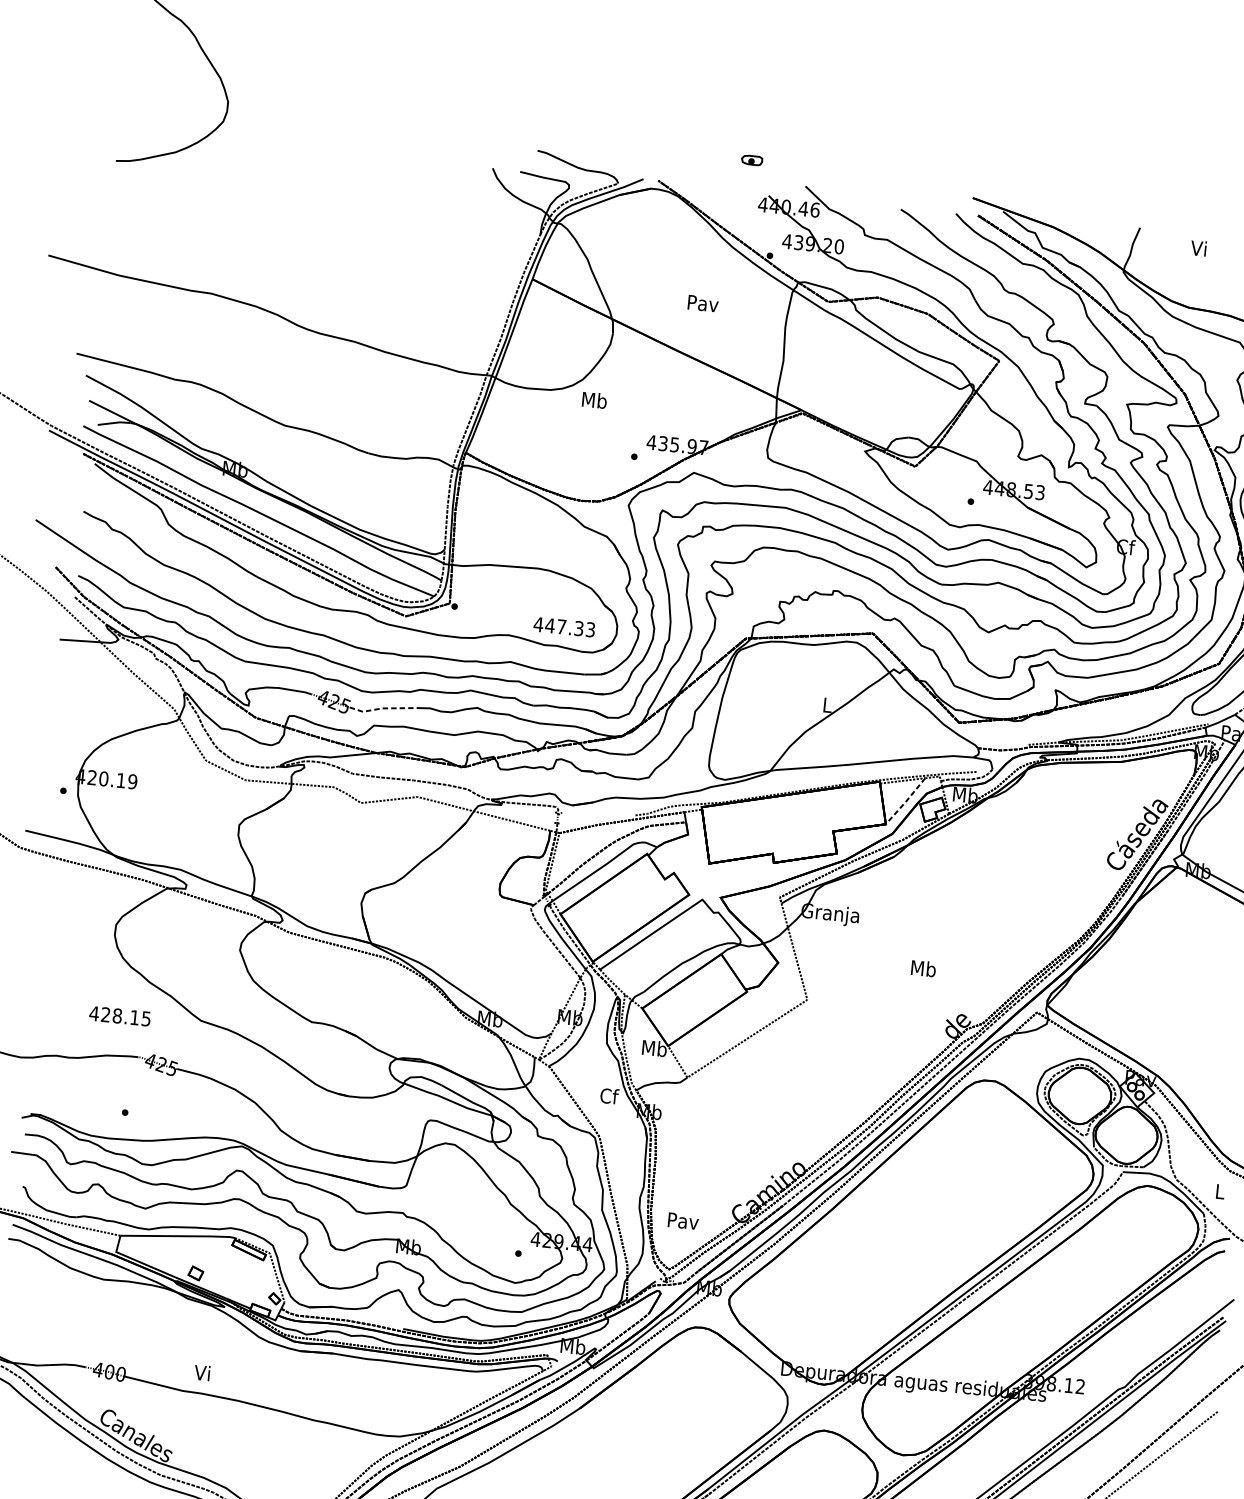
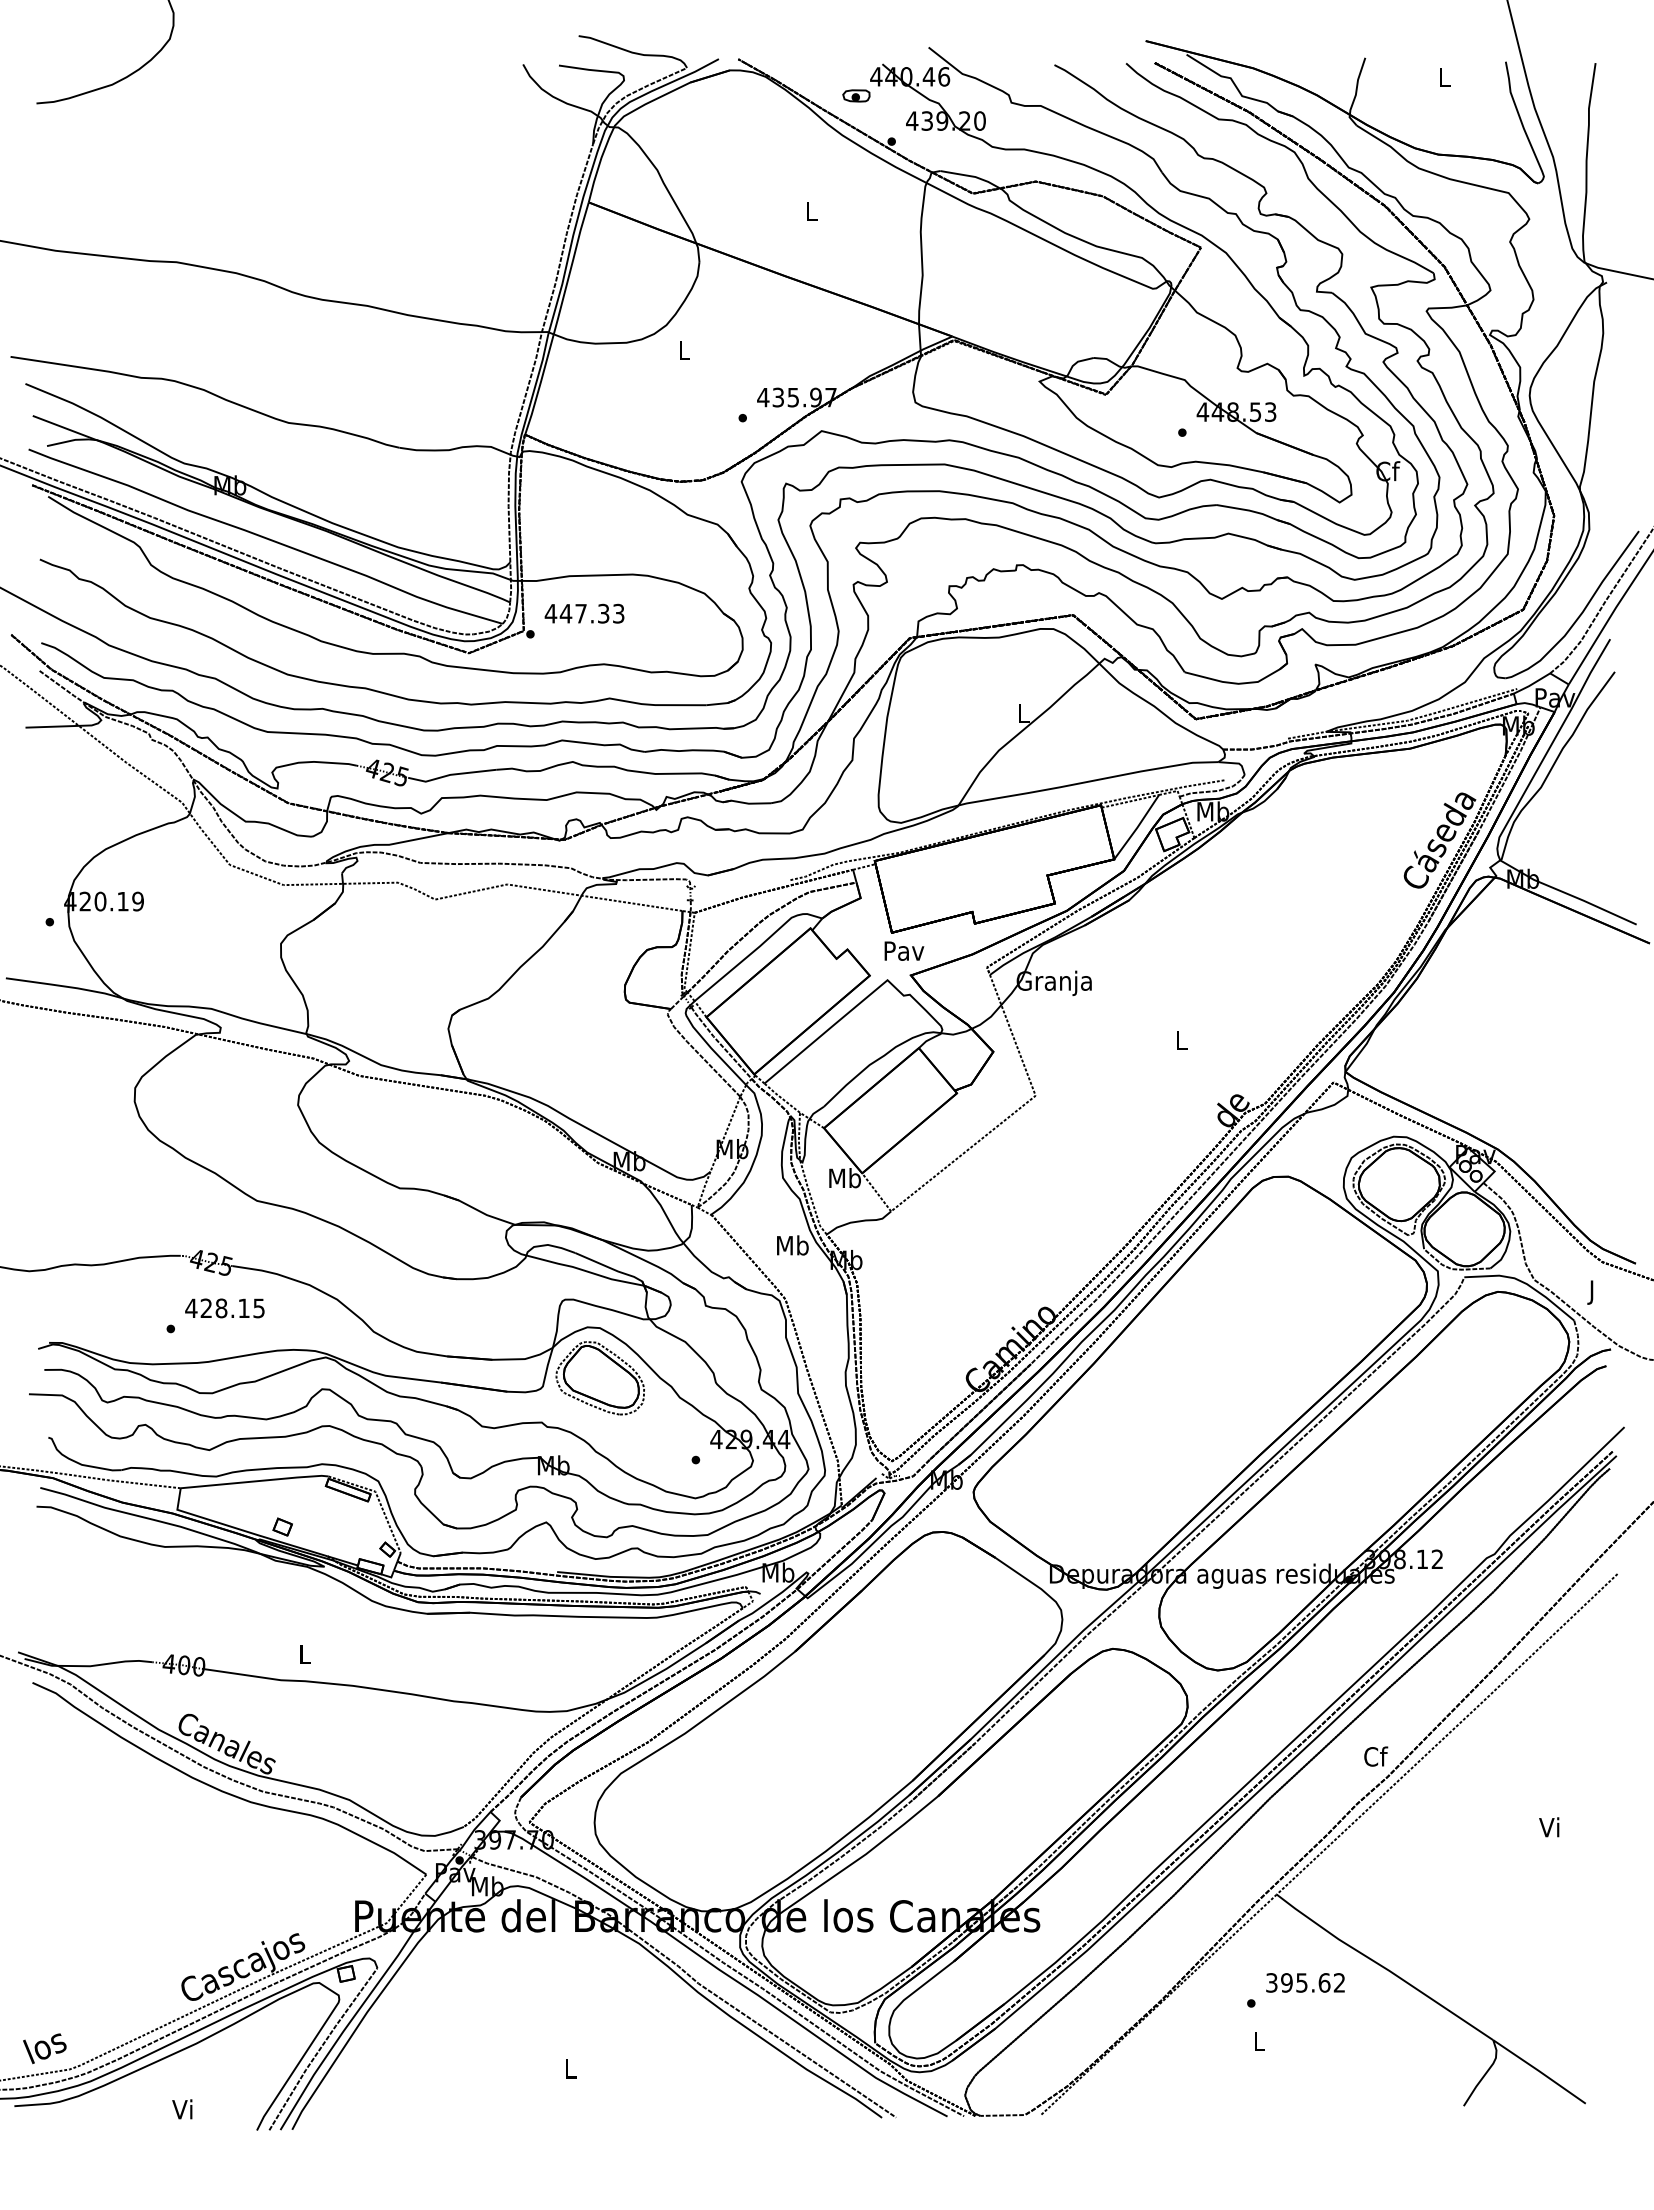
part: (752, 160) -> (856, 95), moved
text: (1198, 248) -> (1443, 76), Vi -> L
text: (702, 303) -> (811, 211), Pav -> L
text: (594, 400) -> (684, 350), Mb -> L
text: (564, 627) -> (584, 613), moved
line: (382, 708) -> (450, 774), dashed -> solid
line: (906, 801) -> (1137, 827), dashed -> solid
text: (923, 968) -> (1181, 1040), Mb -> L
text: (119, 1016) -> (224, 1308), moved
text: (609, 1096) -> (792, 1245), Cf -> Mb
part: (450, 1183) -> (599, 1378), added
text: (1220, 1193) -> (1592, 1292), L -> J
text: (683, 1220) -> (904, 950), moved
text: (202, 1372) -> (303, 1654), Vi -> L

